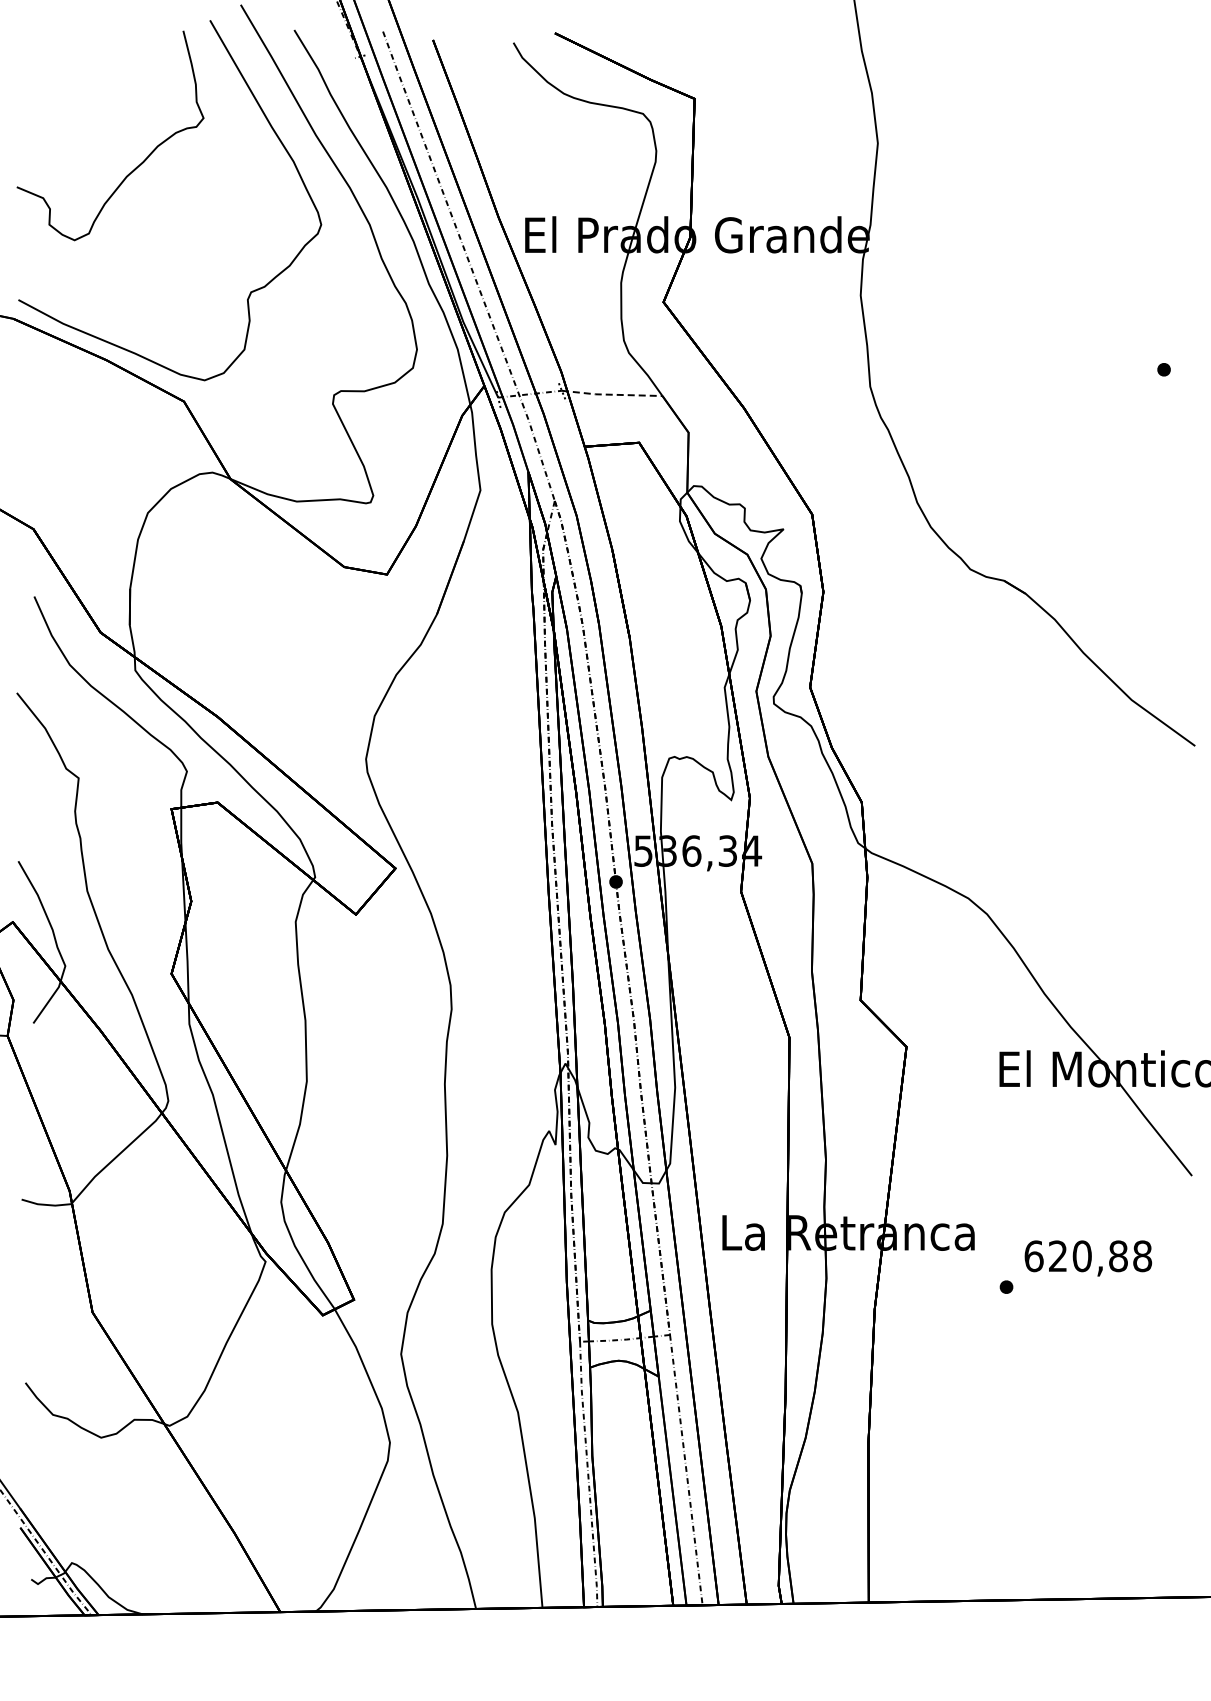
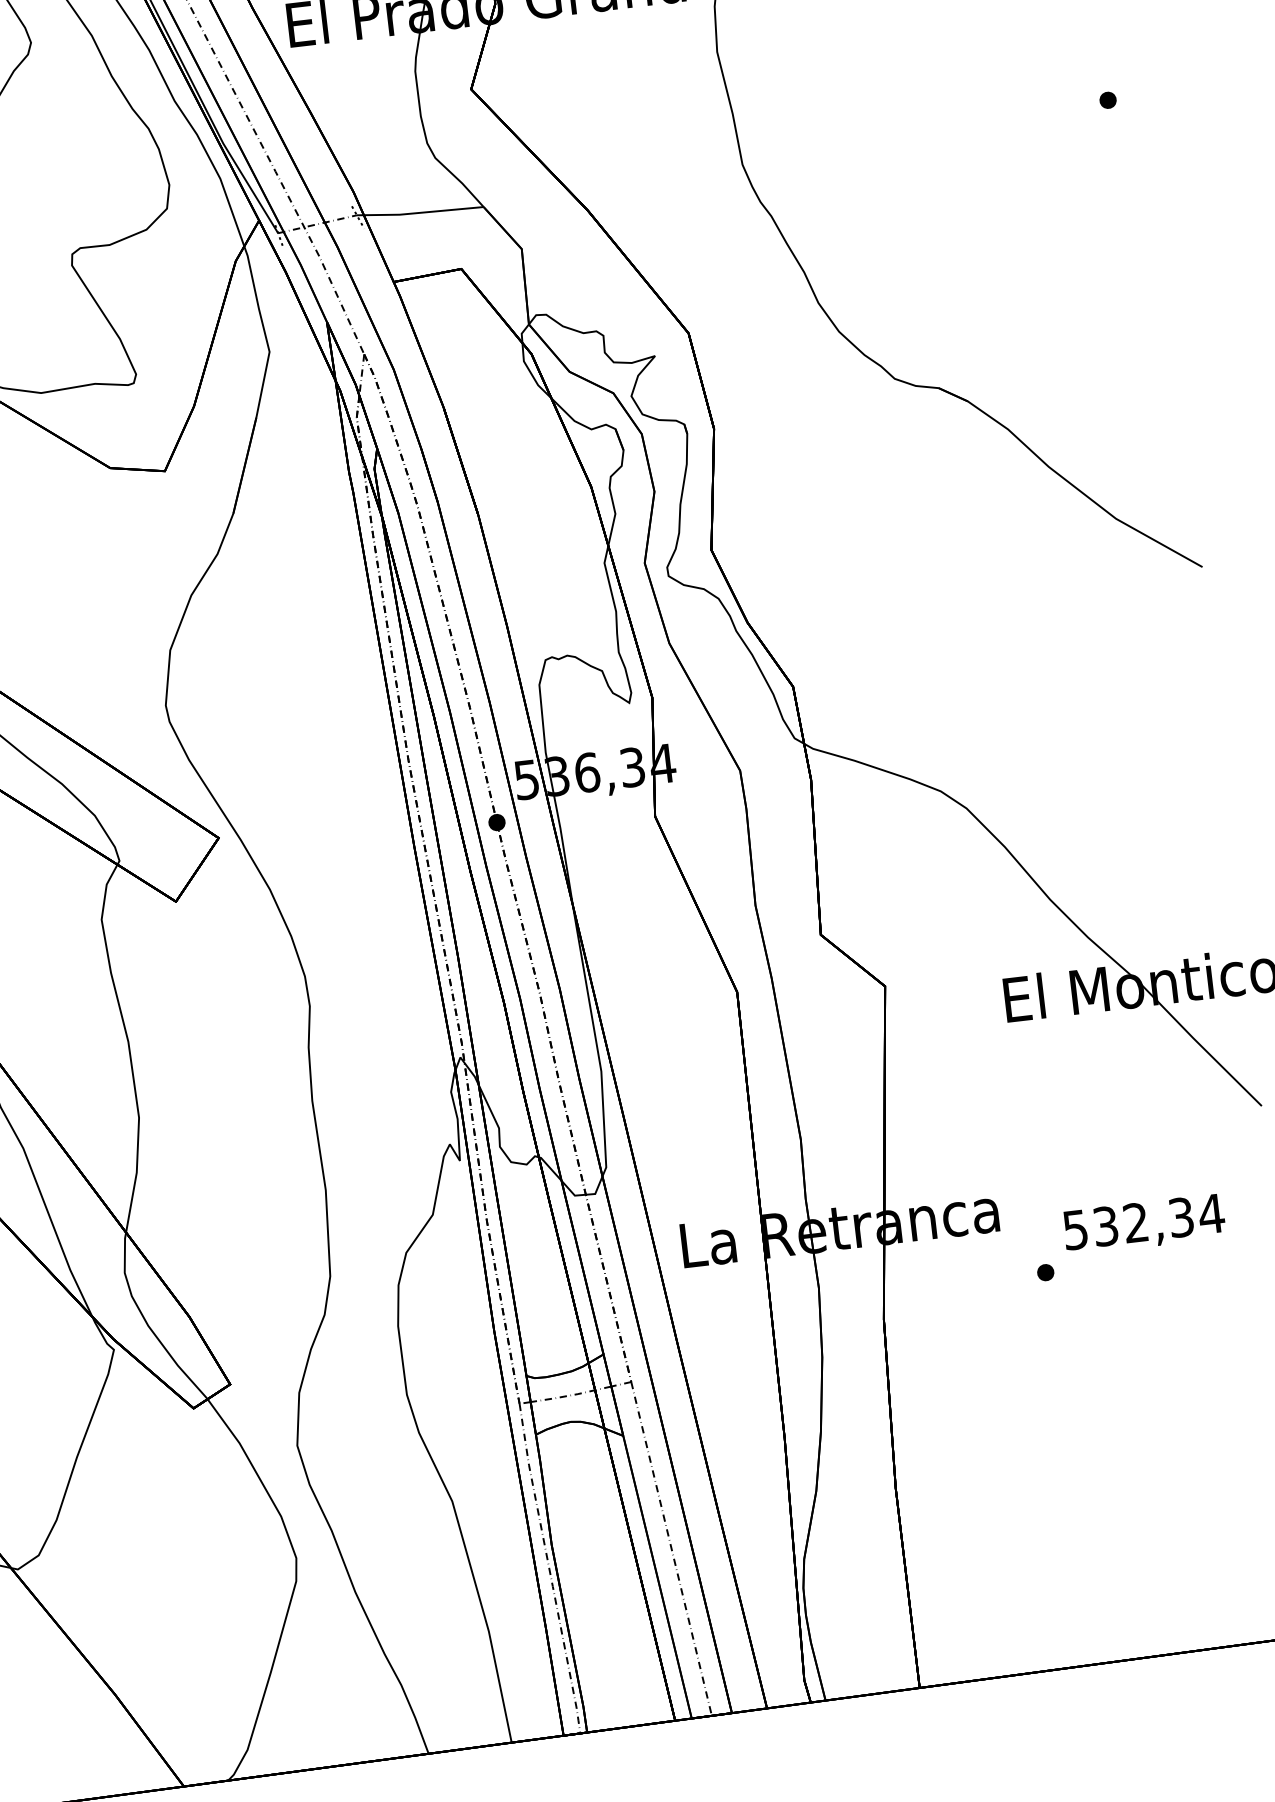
line: (611, 394) -> (419, 212), dashed -> solid
text: (1088, 1256) -> (1143, 1222), 620,88 -> 532,34

